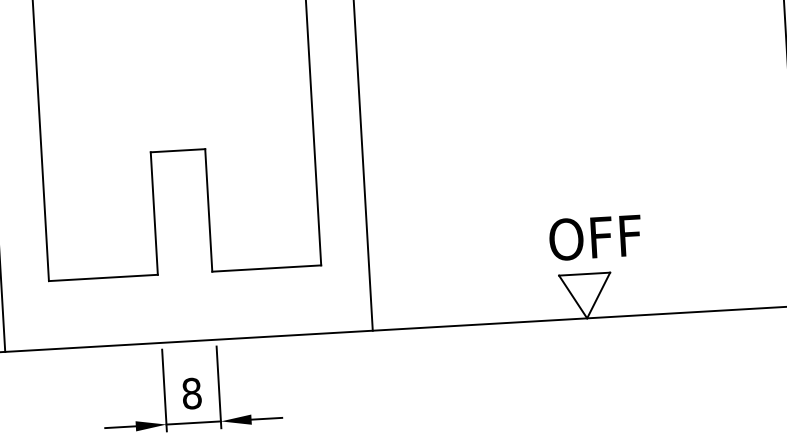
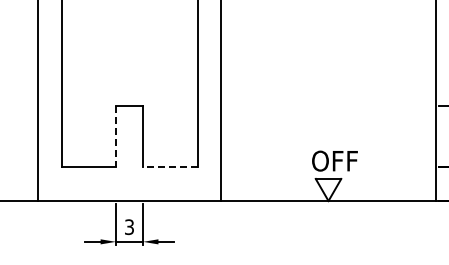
line: (153, 213) -> (115, 136), solid -> dashed
line: (265, 269) -> (169, 167), solid -> dashed
text: (191, 392) -> (129, 226), 8 -> 3

